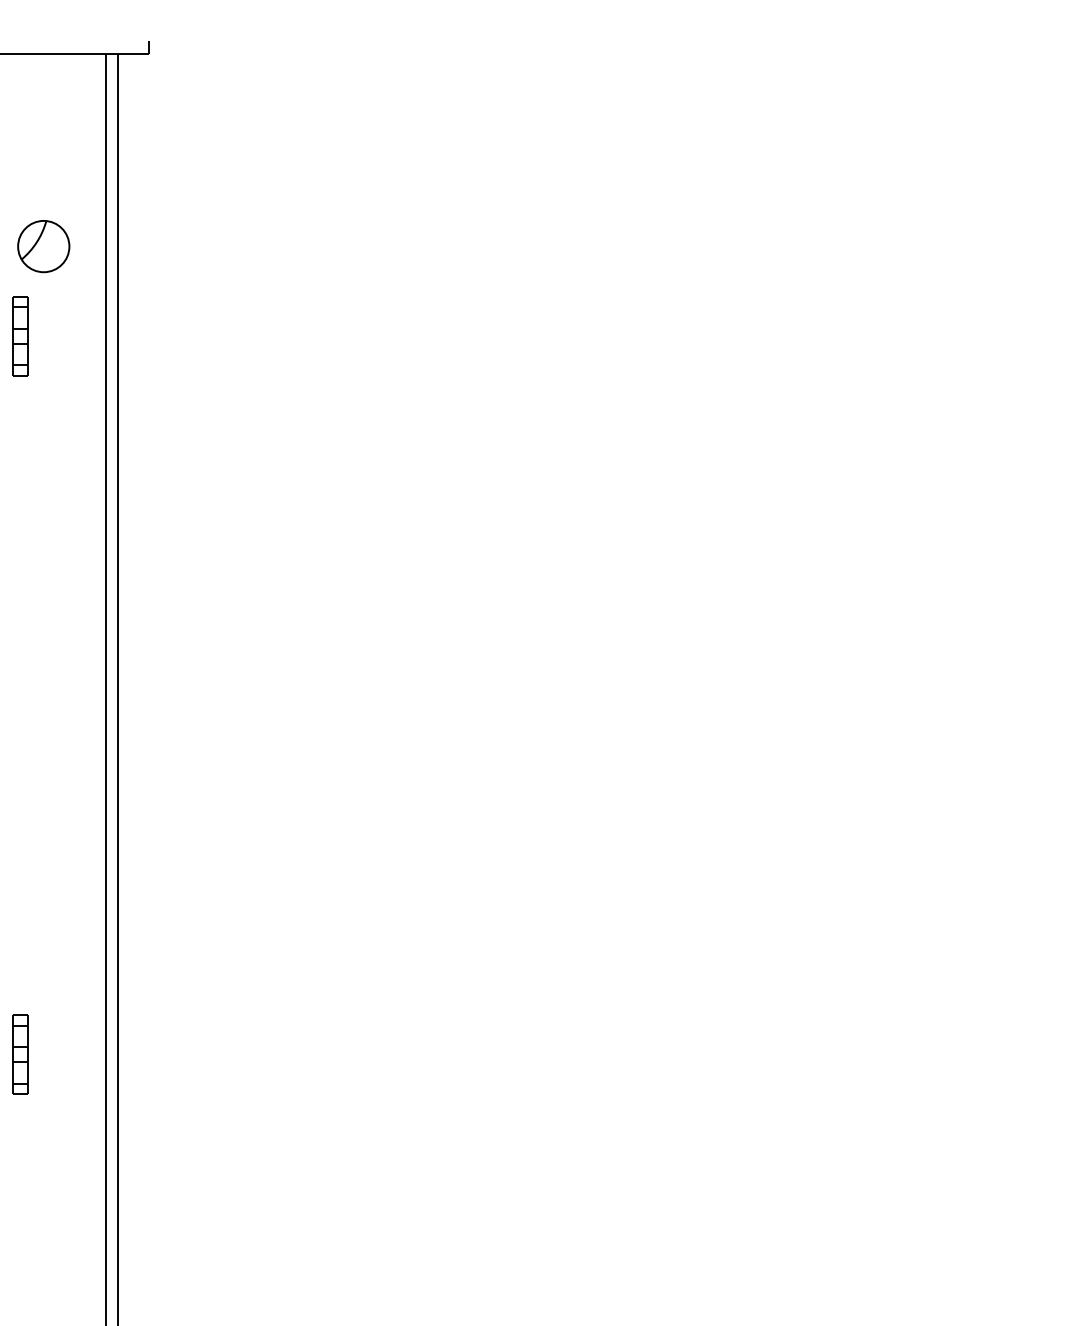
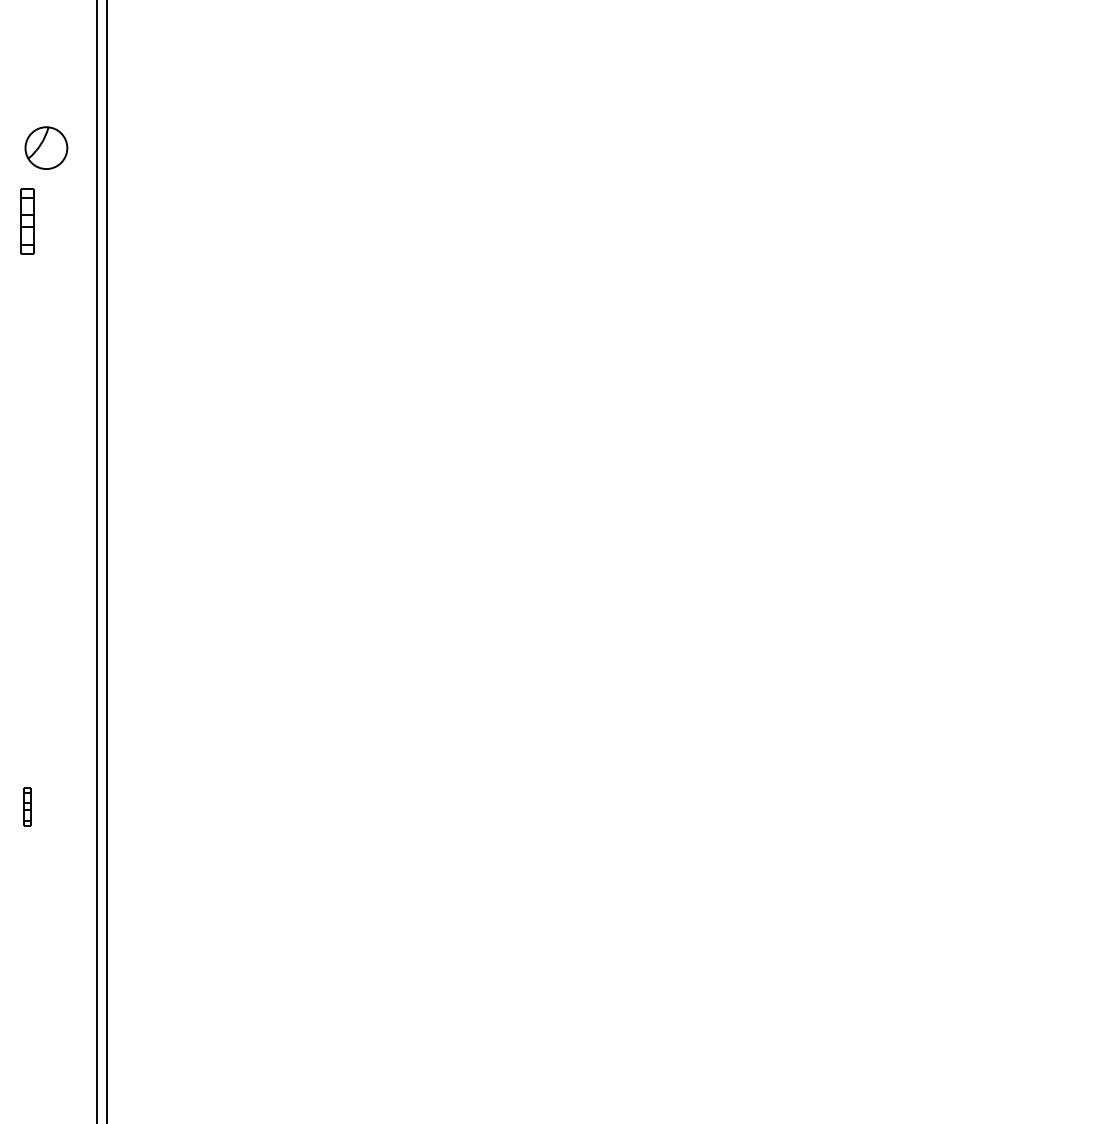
part: (20, 1054) -> (27, 806), size x0.6

